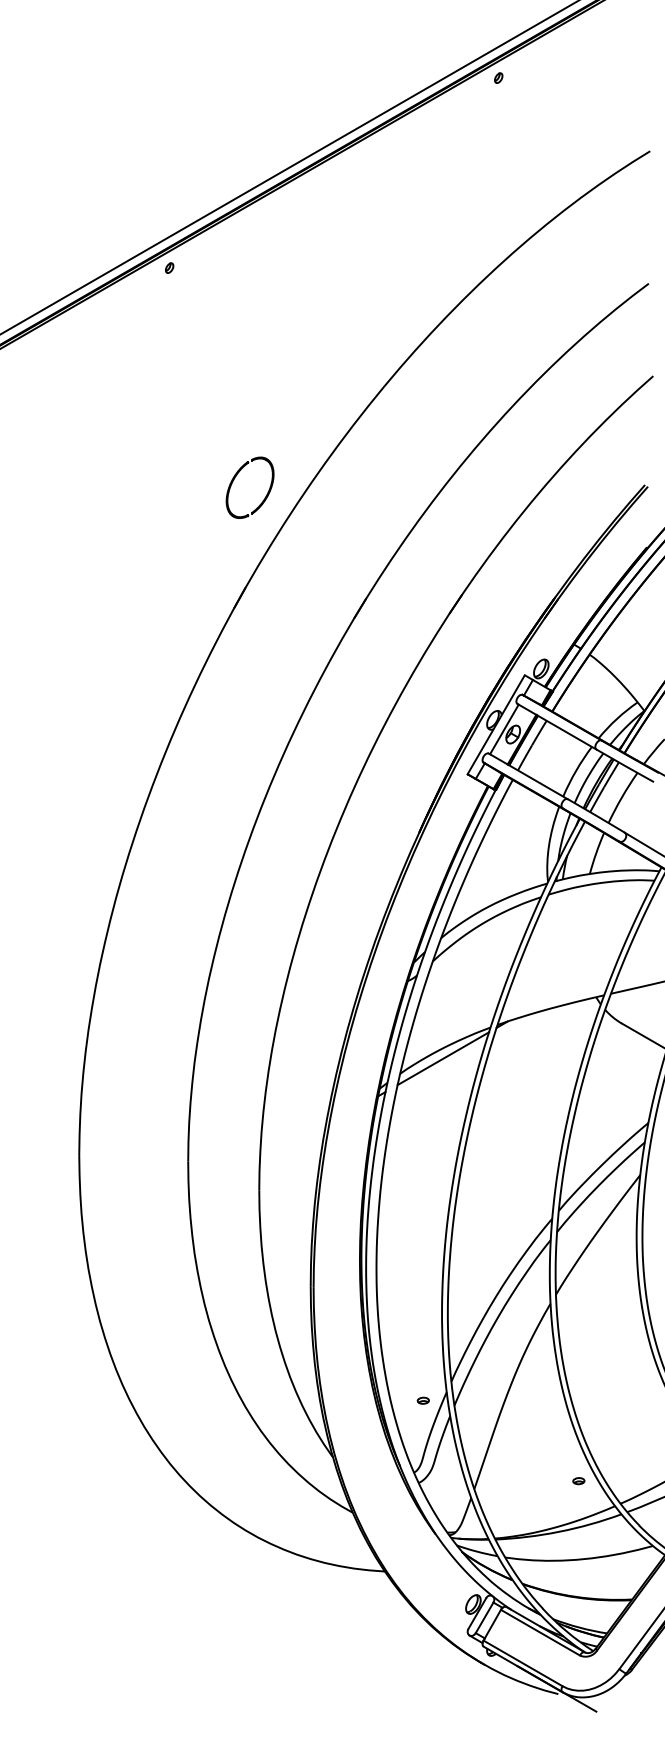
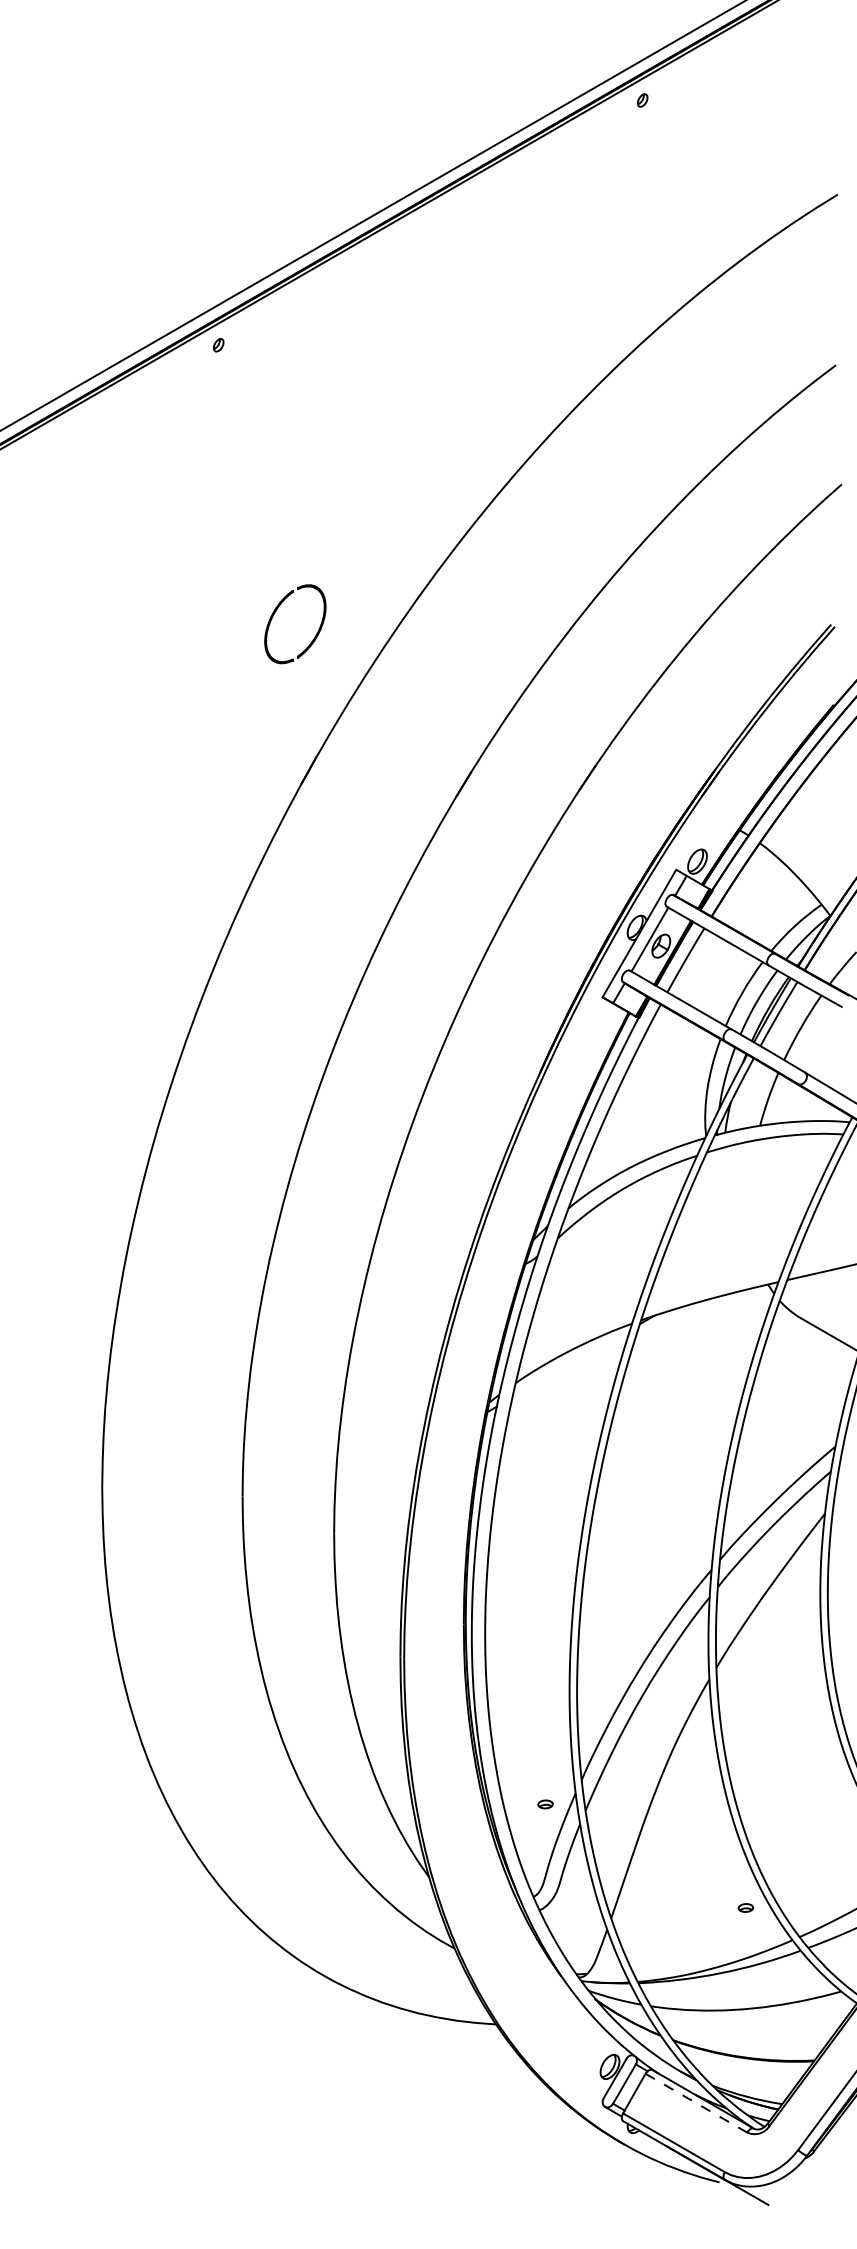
part: (264, 497) -> (314, 636), moved
line: (443, 1058) -> (571, 1363), removed
line: (540, 1632) -> (696, 2103), solid -> dashed

